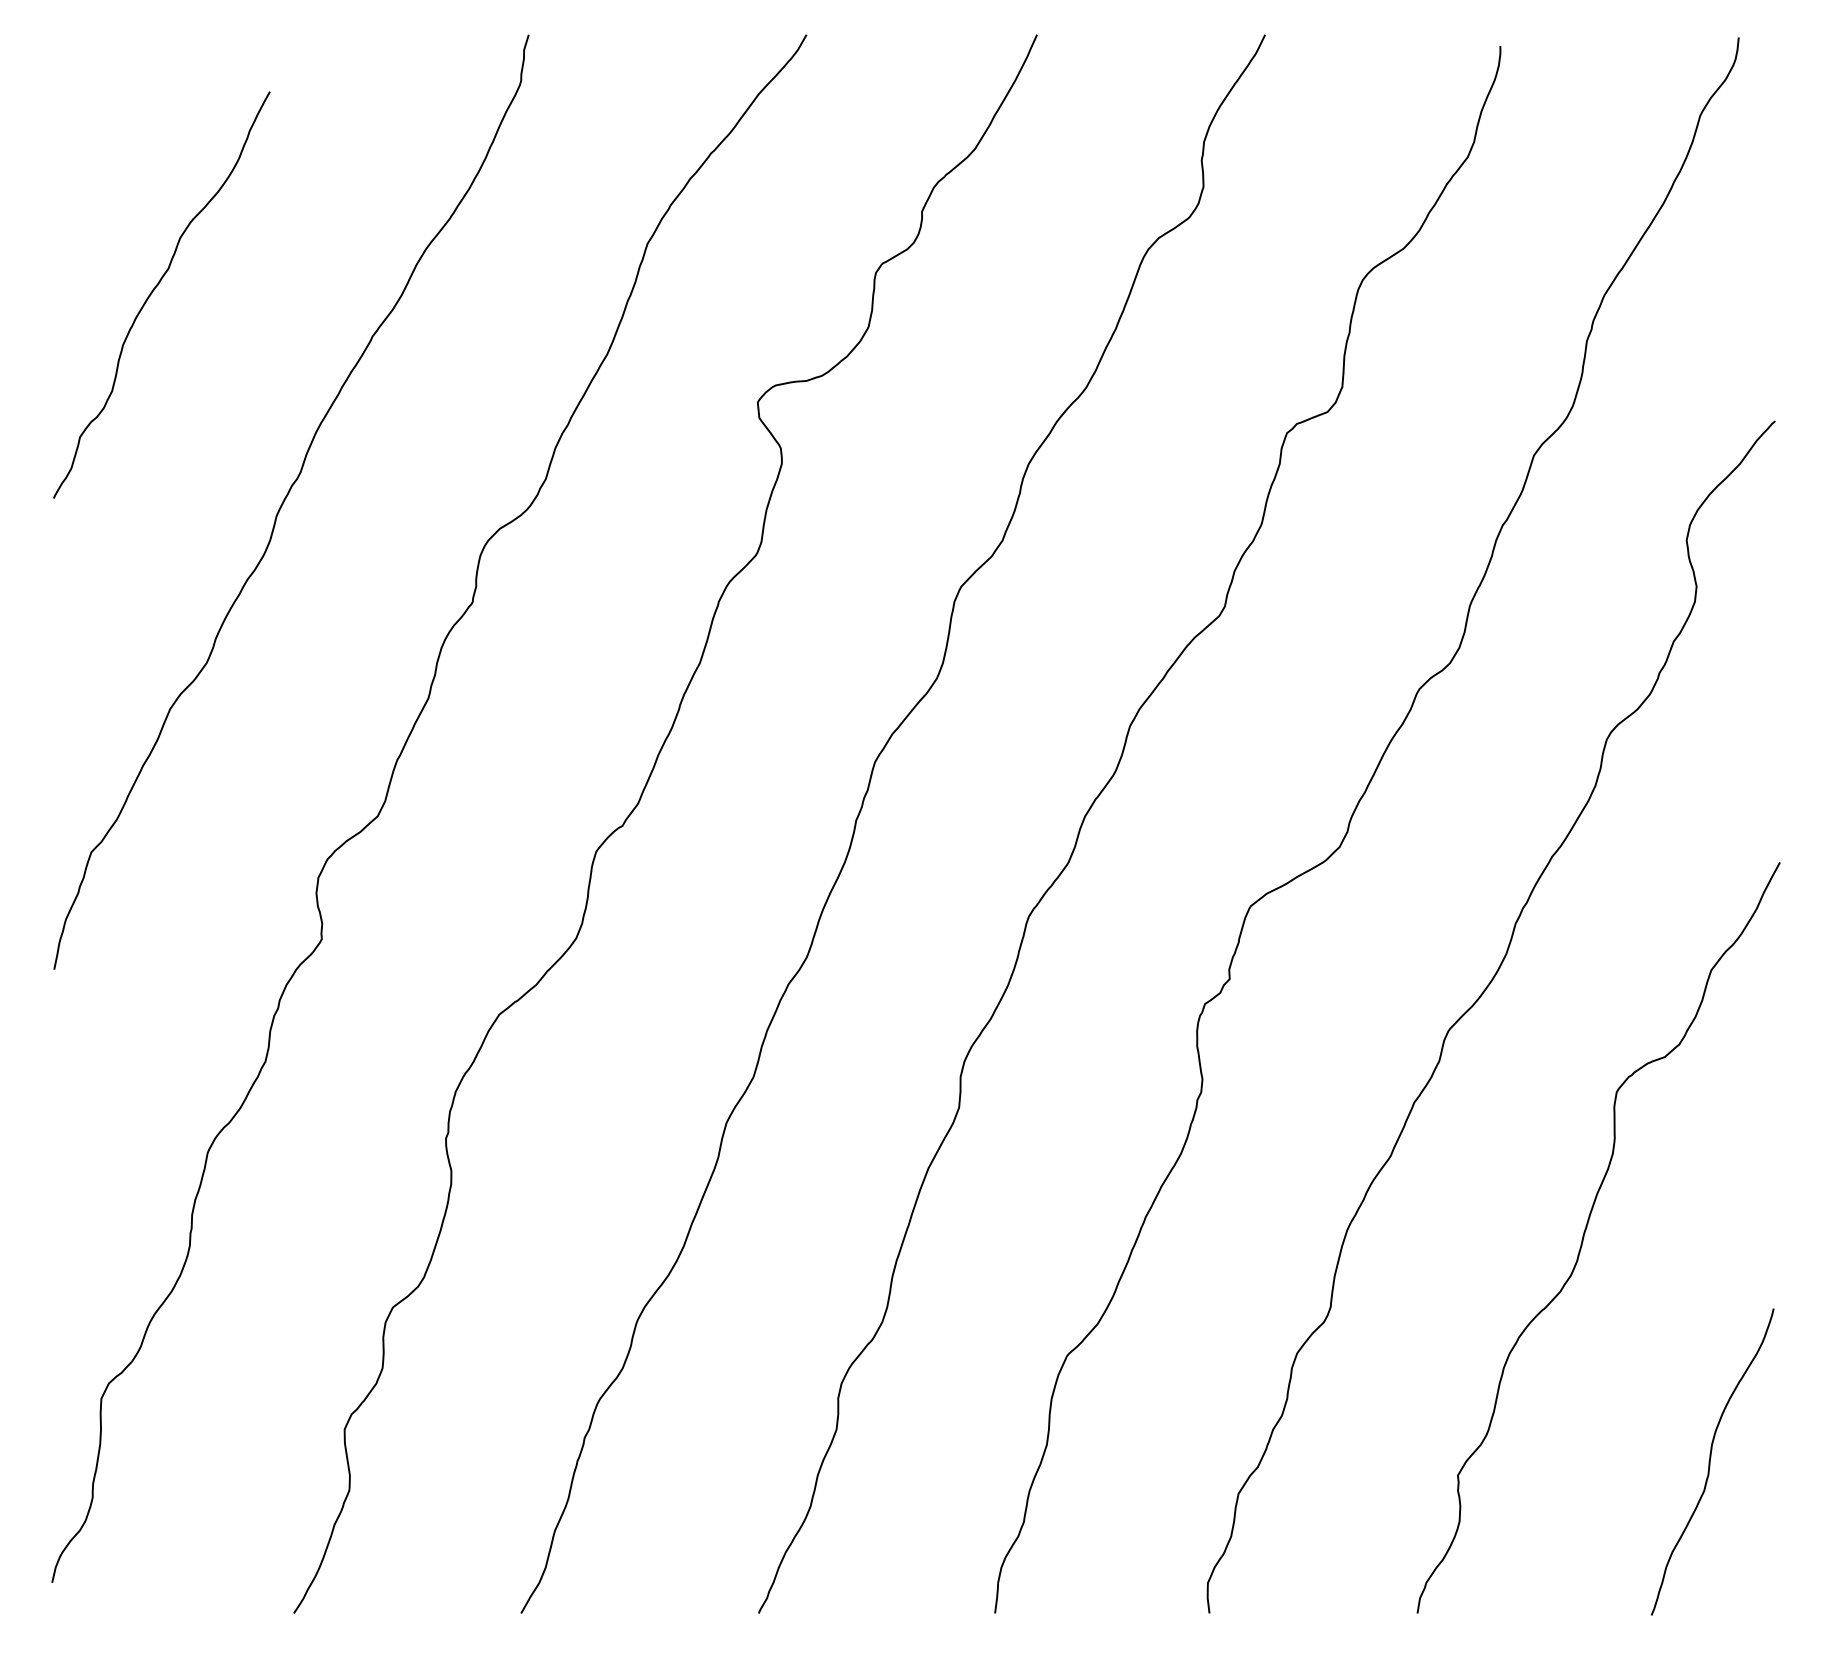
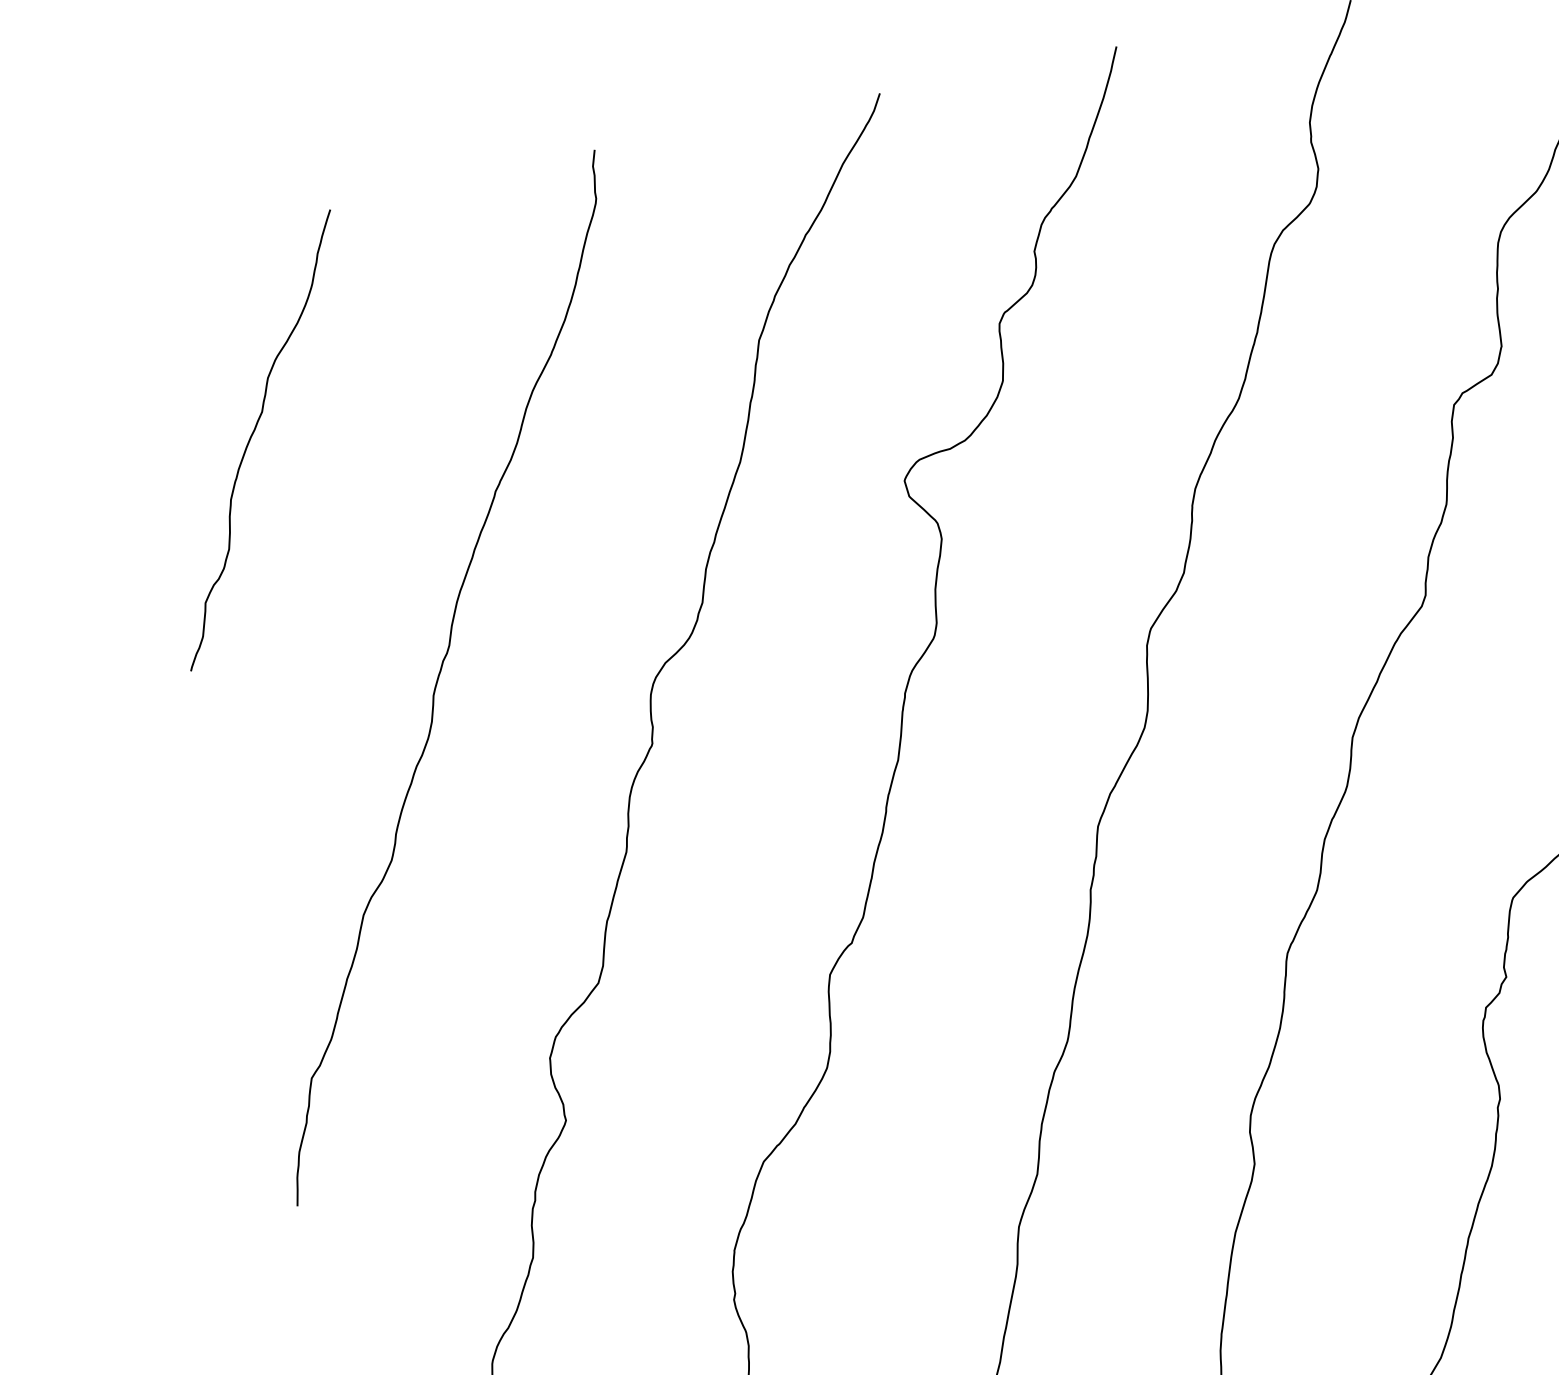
curve: (155, 289) -> (253, 435), moved

